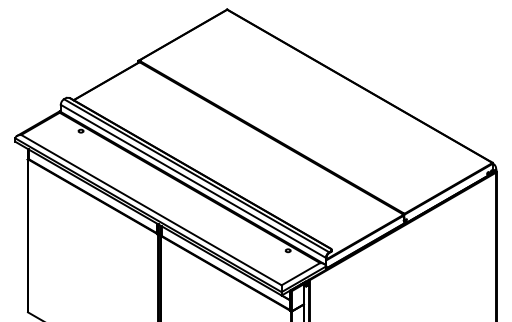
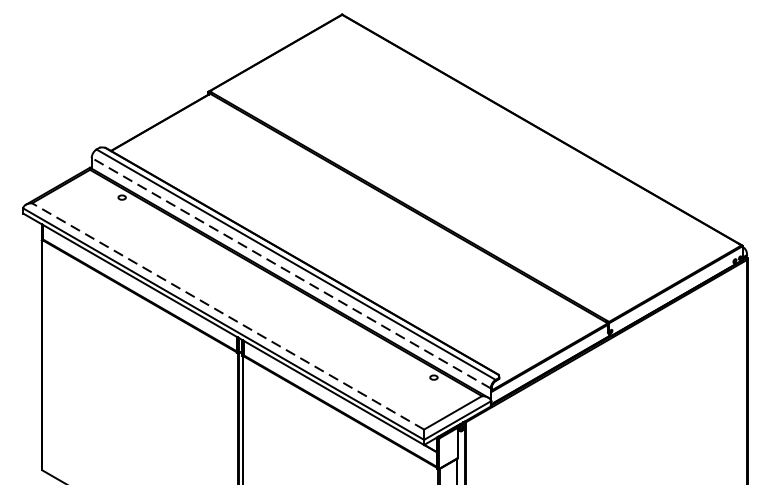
line: (192, 181) -> (289, 273), solid -> dashed
line: (151, 209) -> (228, 315), solid -> dashed

